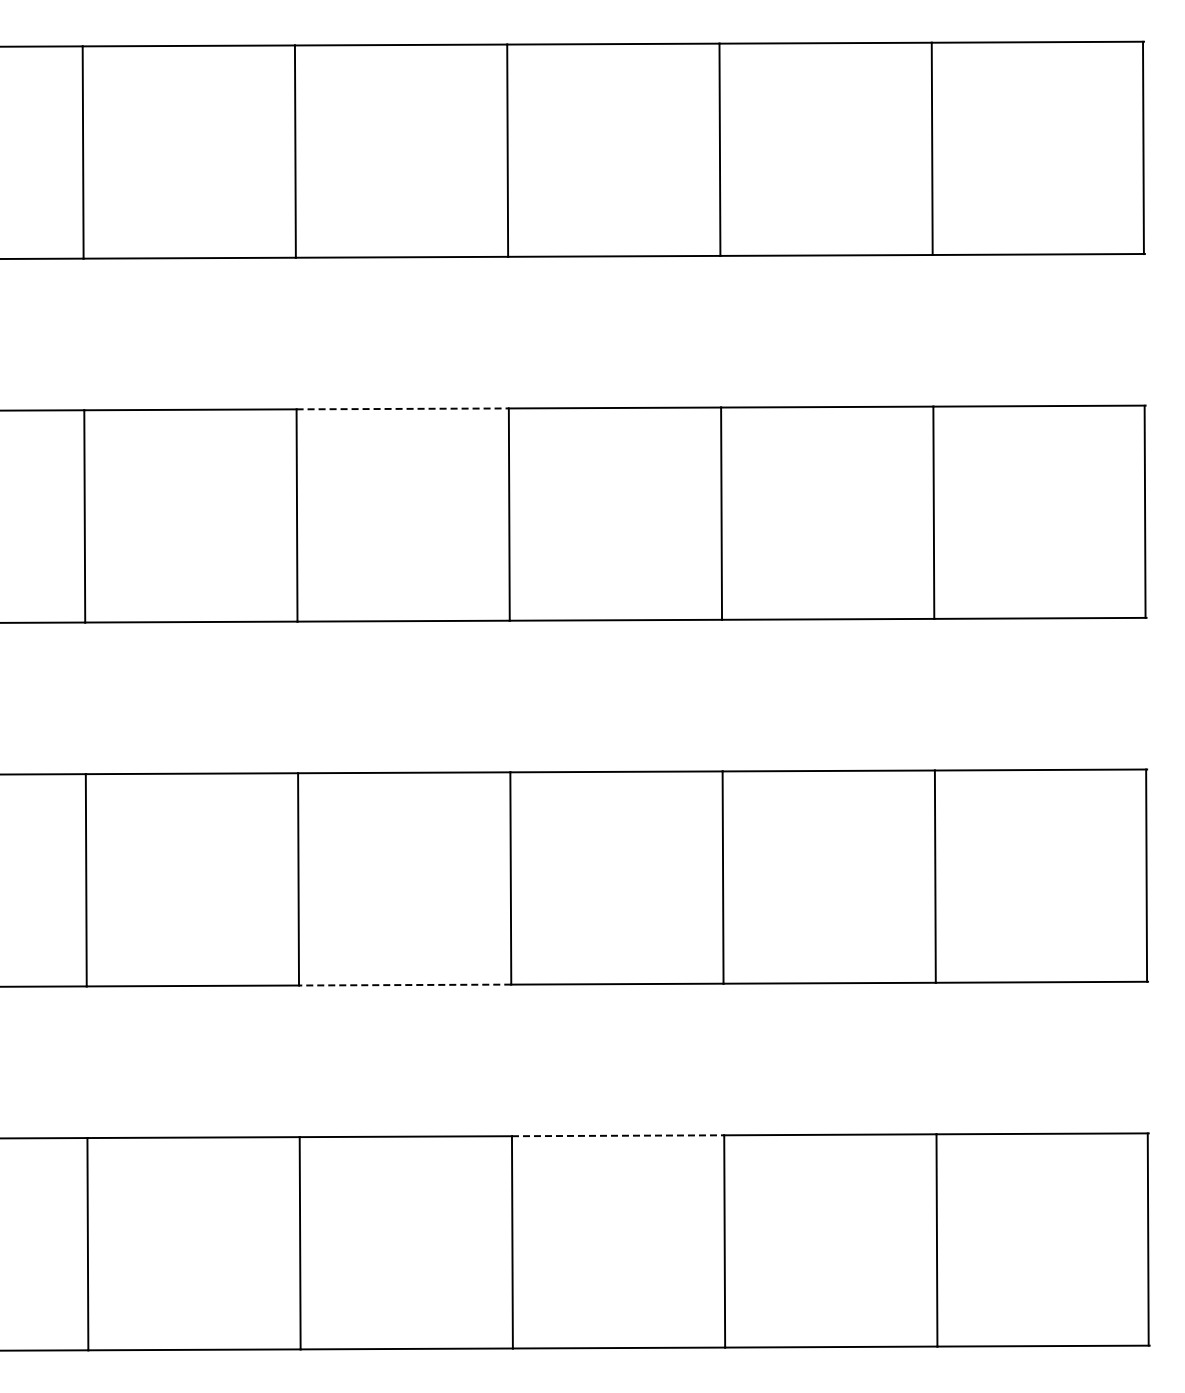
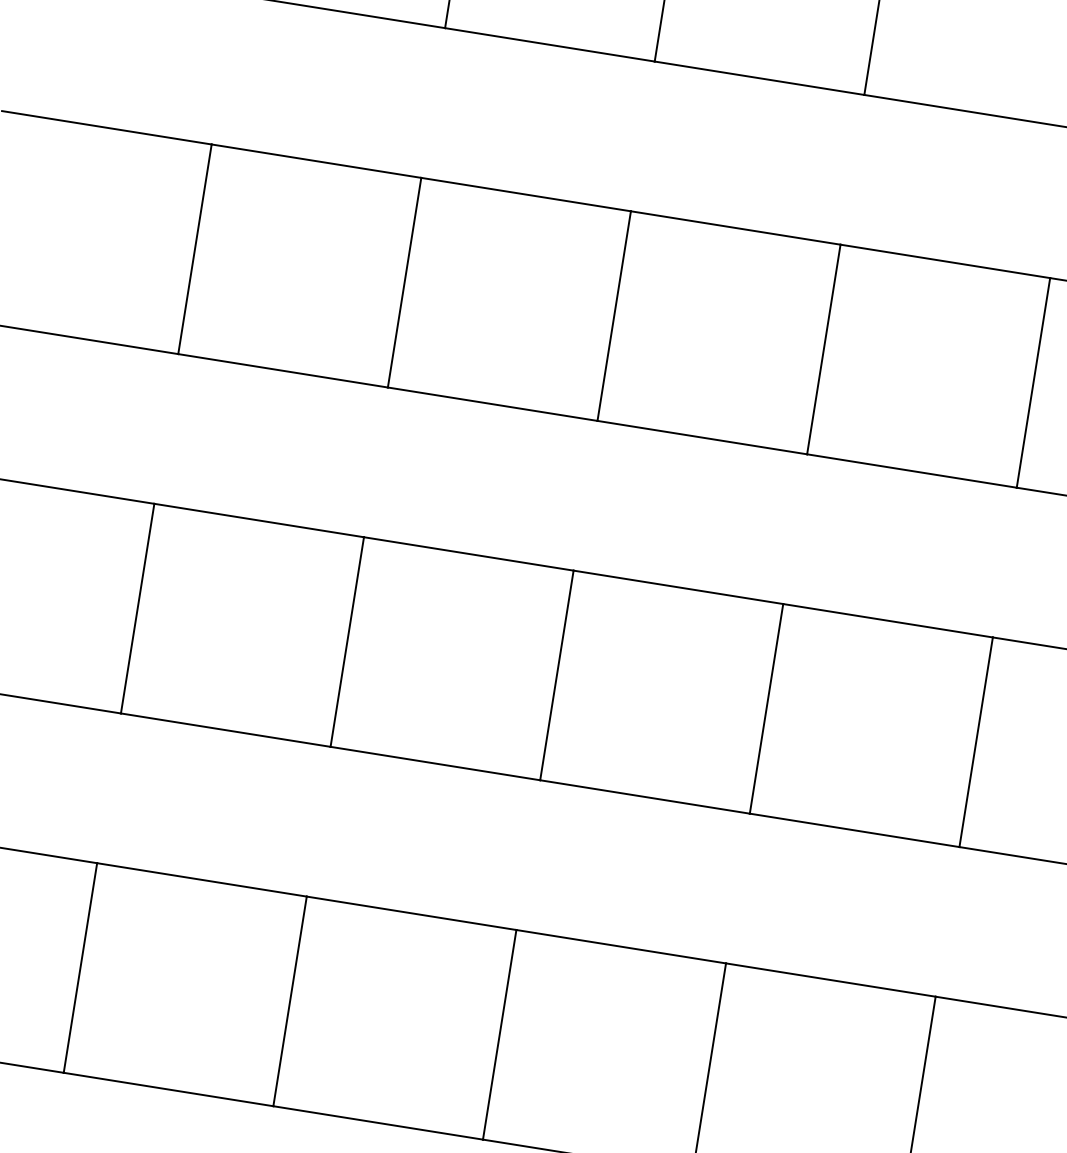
line: (403, 408) -> (526, 194), dashed -> solid
line: (404, 985) -> (434, 763), dashed -> solid
line: (618, 1135) -> (621, 946), dashed -> solid

